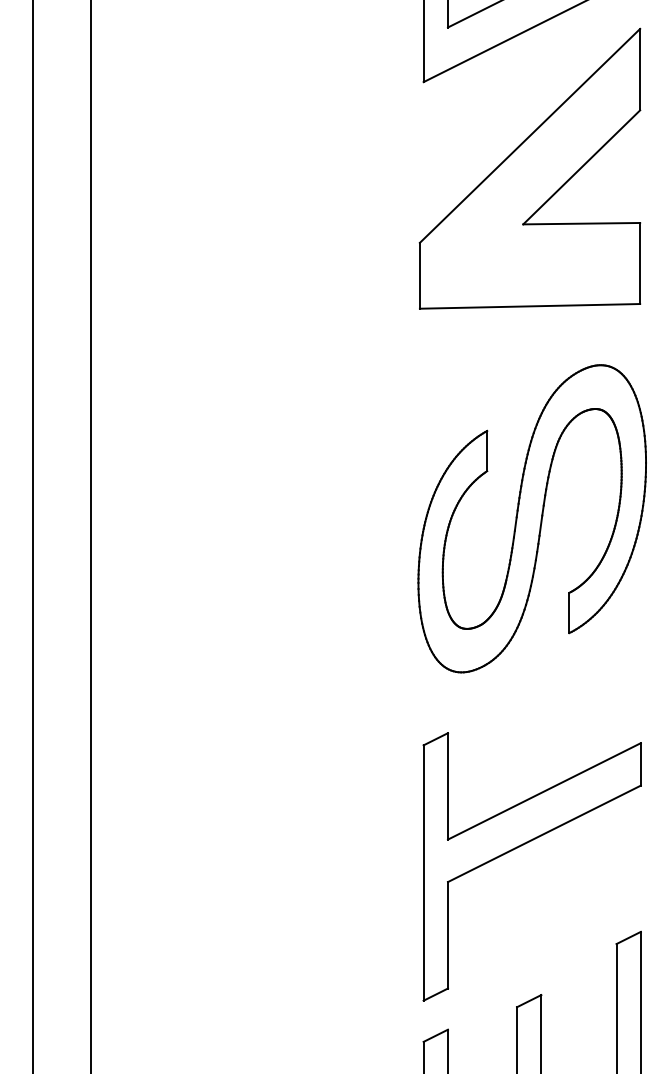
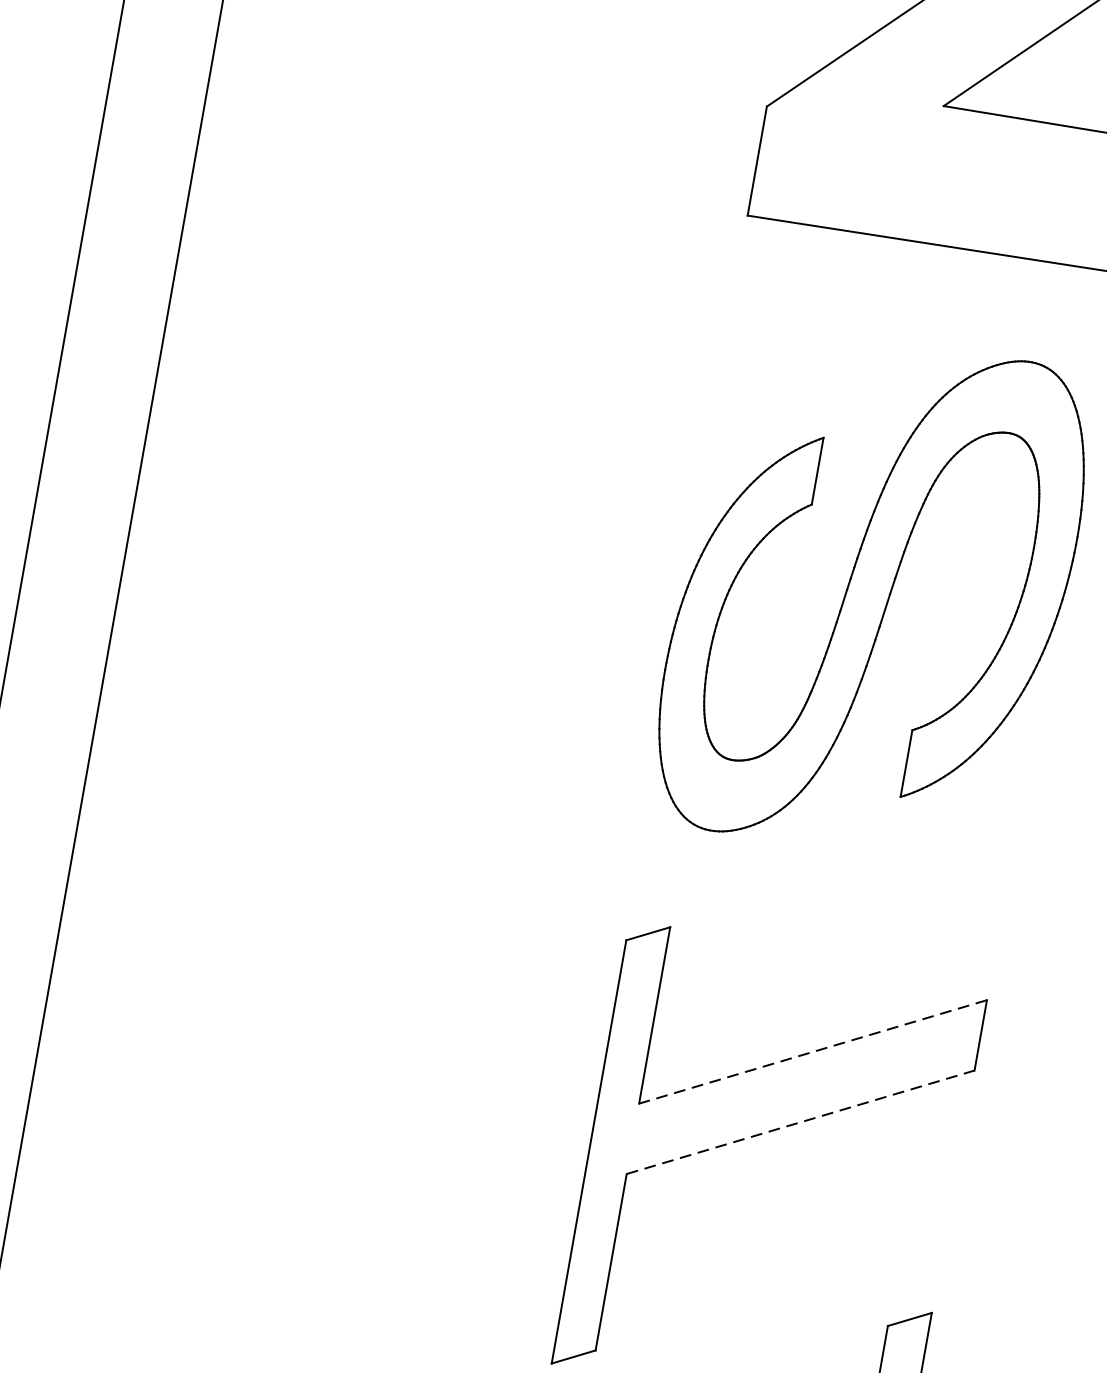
line: (544, 791) -> (813, 1052), solid -> dashed
line: (544, 833) -> (800, 1121), solid -> dashed

